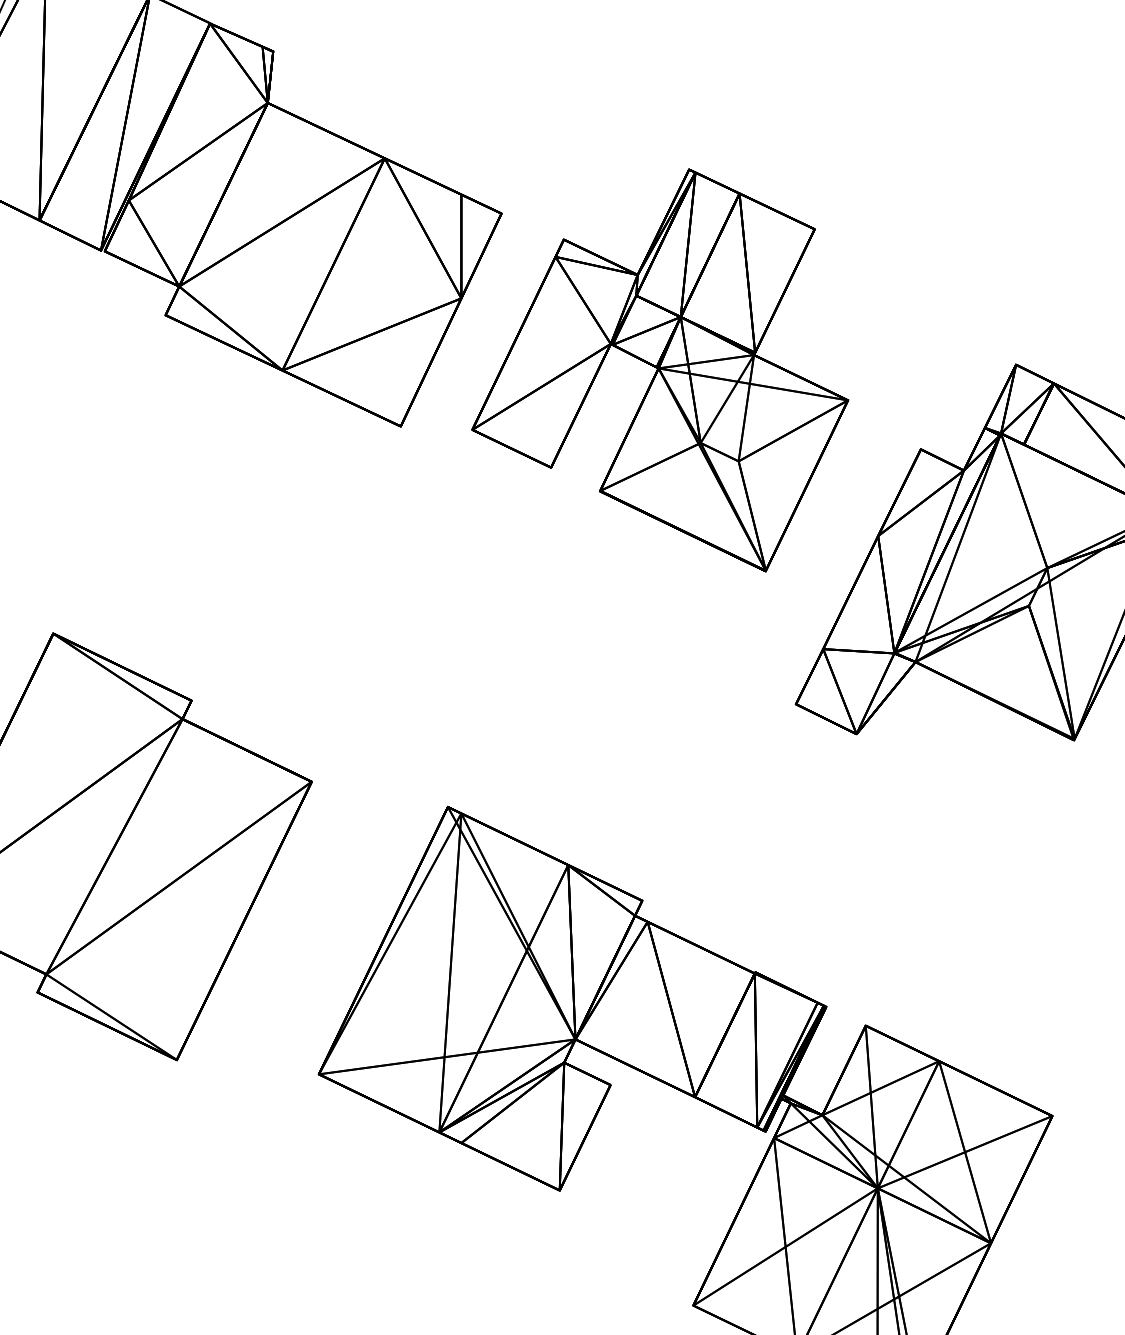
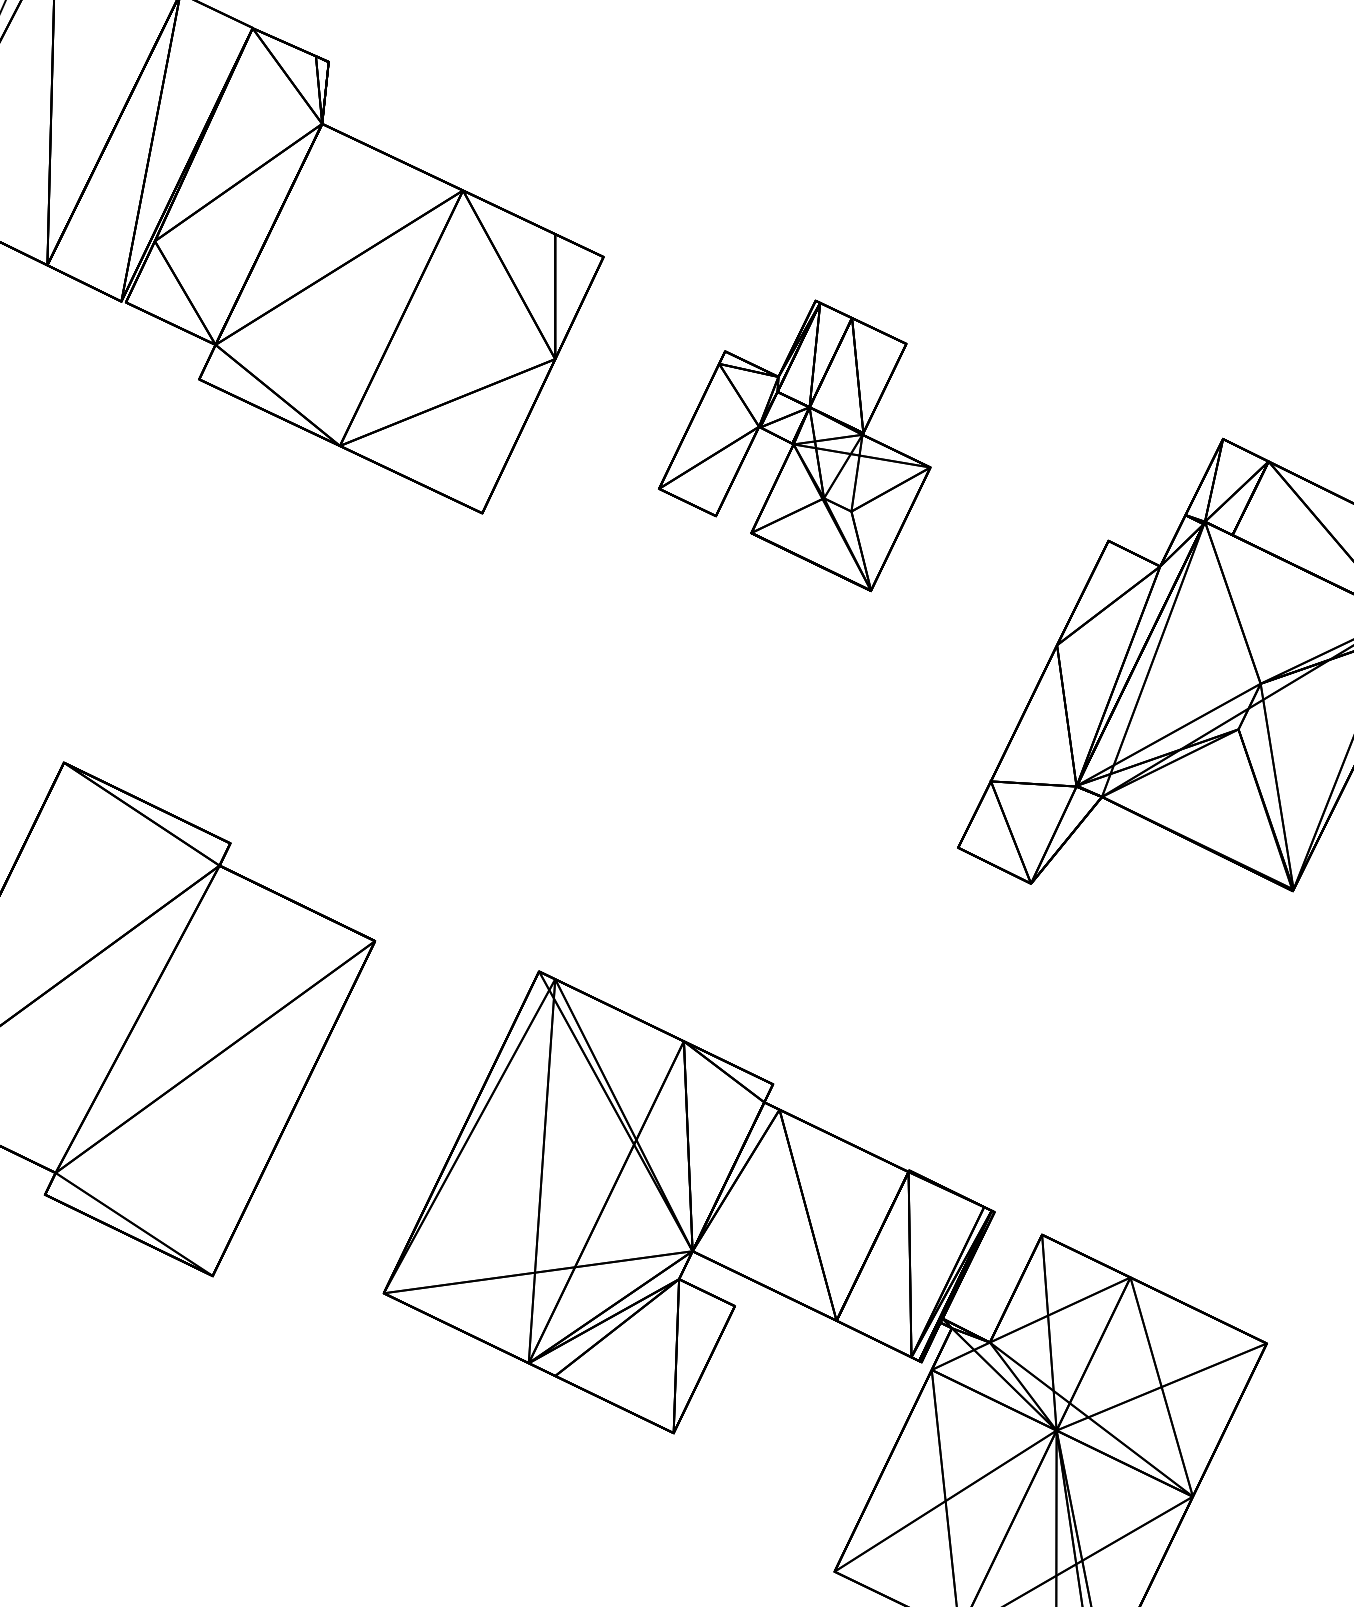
part: (660, 370) -> (794, 445), size x0.6

